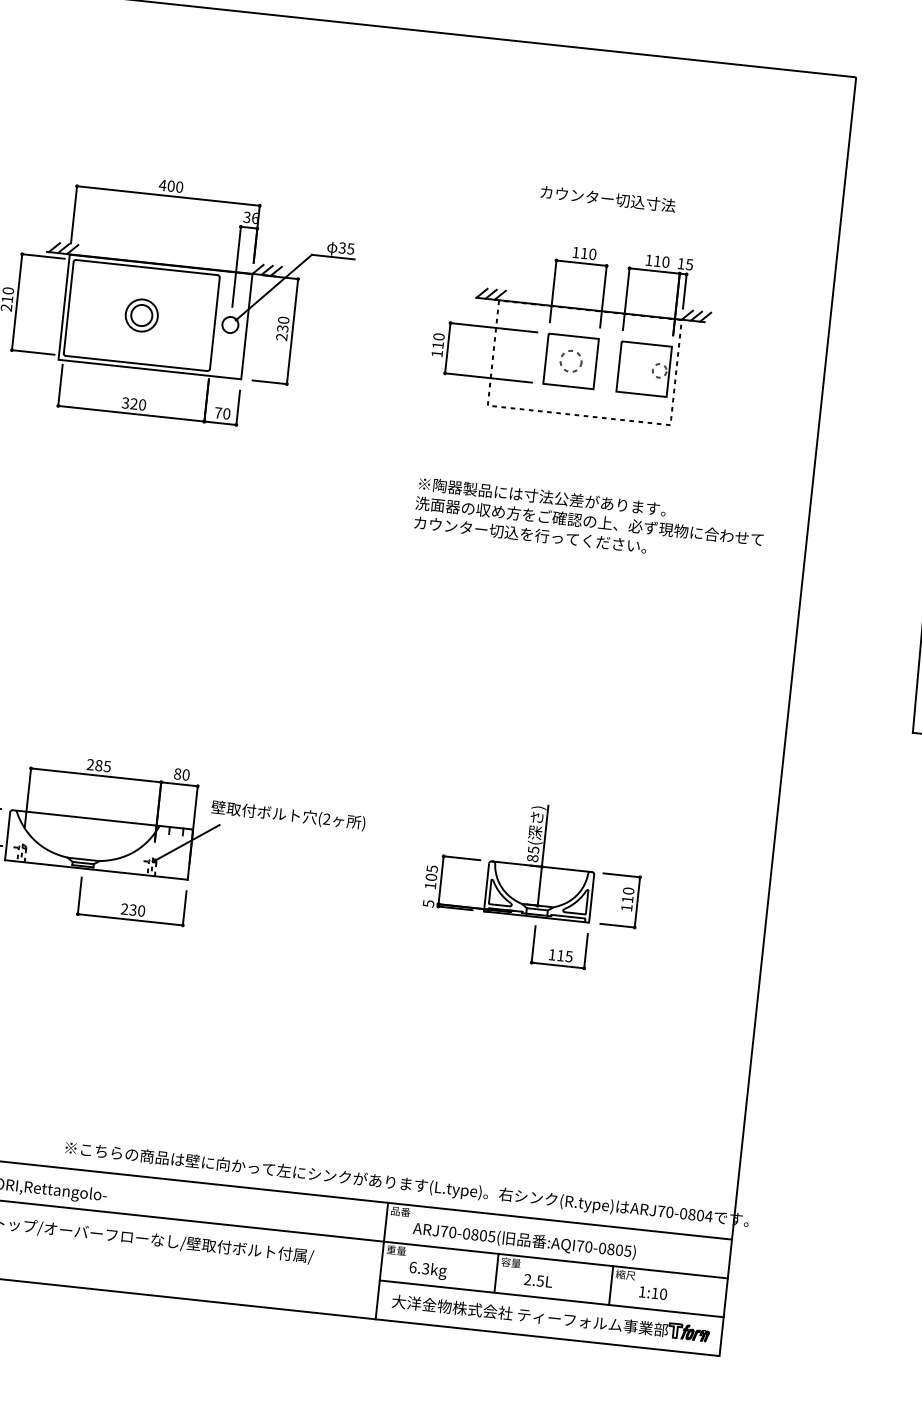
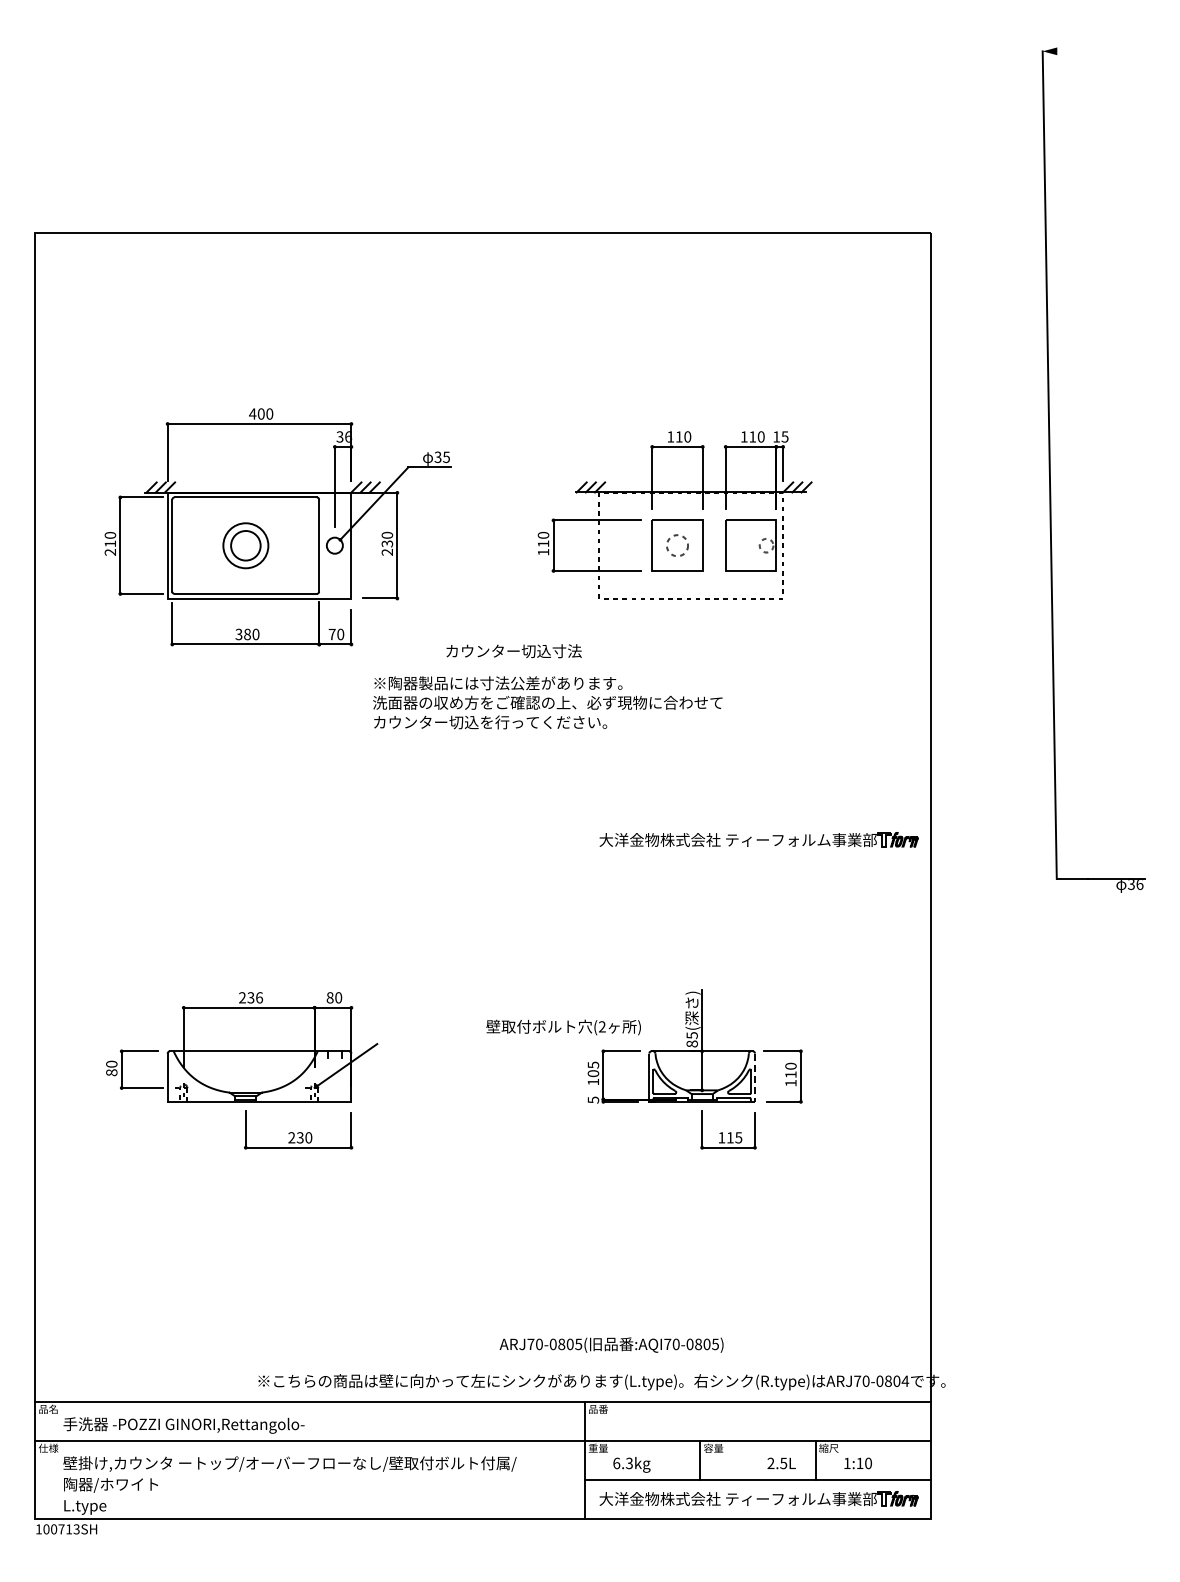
text: (607, 199) -> (513, 651), moved
part: (141, 315) -> (245, 545), size x1.4
text: (134, 404) -> (247, 634), 320 -> 380
text: (589, 521) -> (547, 702), moved
part: (620, 662) -> (758, 839), added
text: (103, 765) -> (255, 997), 285 -> 236
text: (288, 815) -> (563, 1027), moved
line: (592, 899) -> (755, 1078), solid -> dashed
text: (524, 1240) -> (611, 1344), moved
text: (538, 1280) -> (781, 1463), moved

